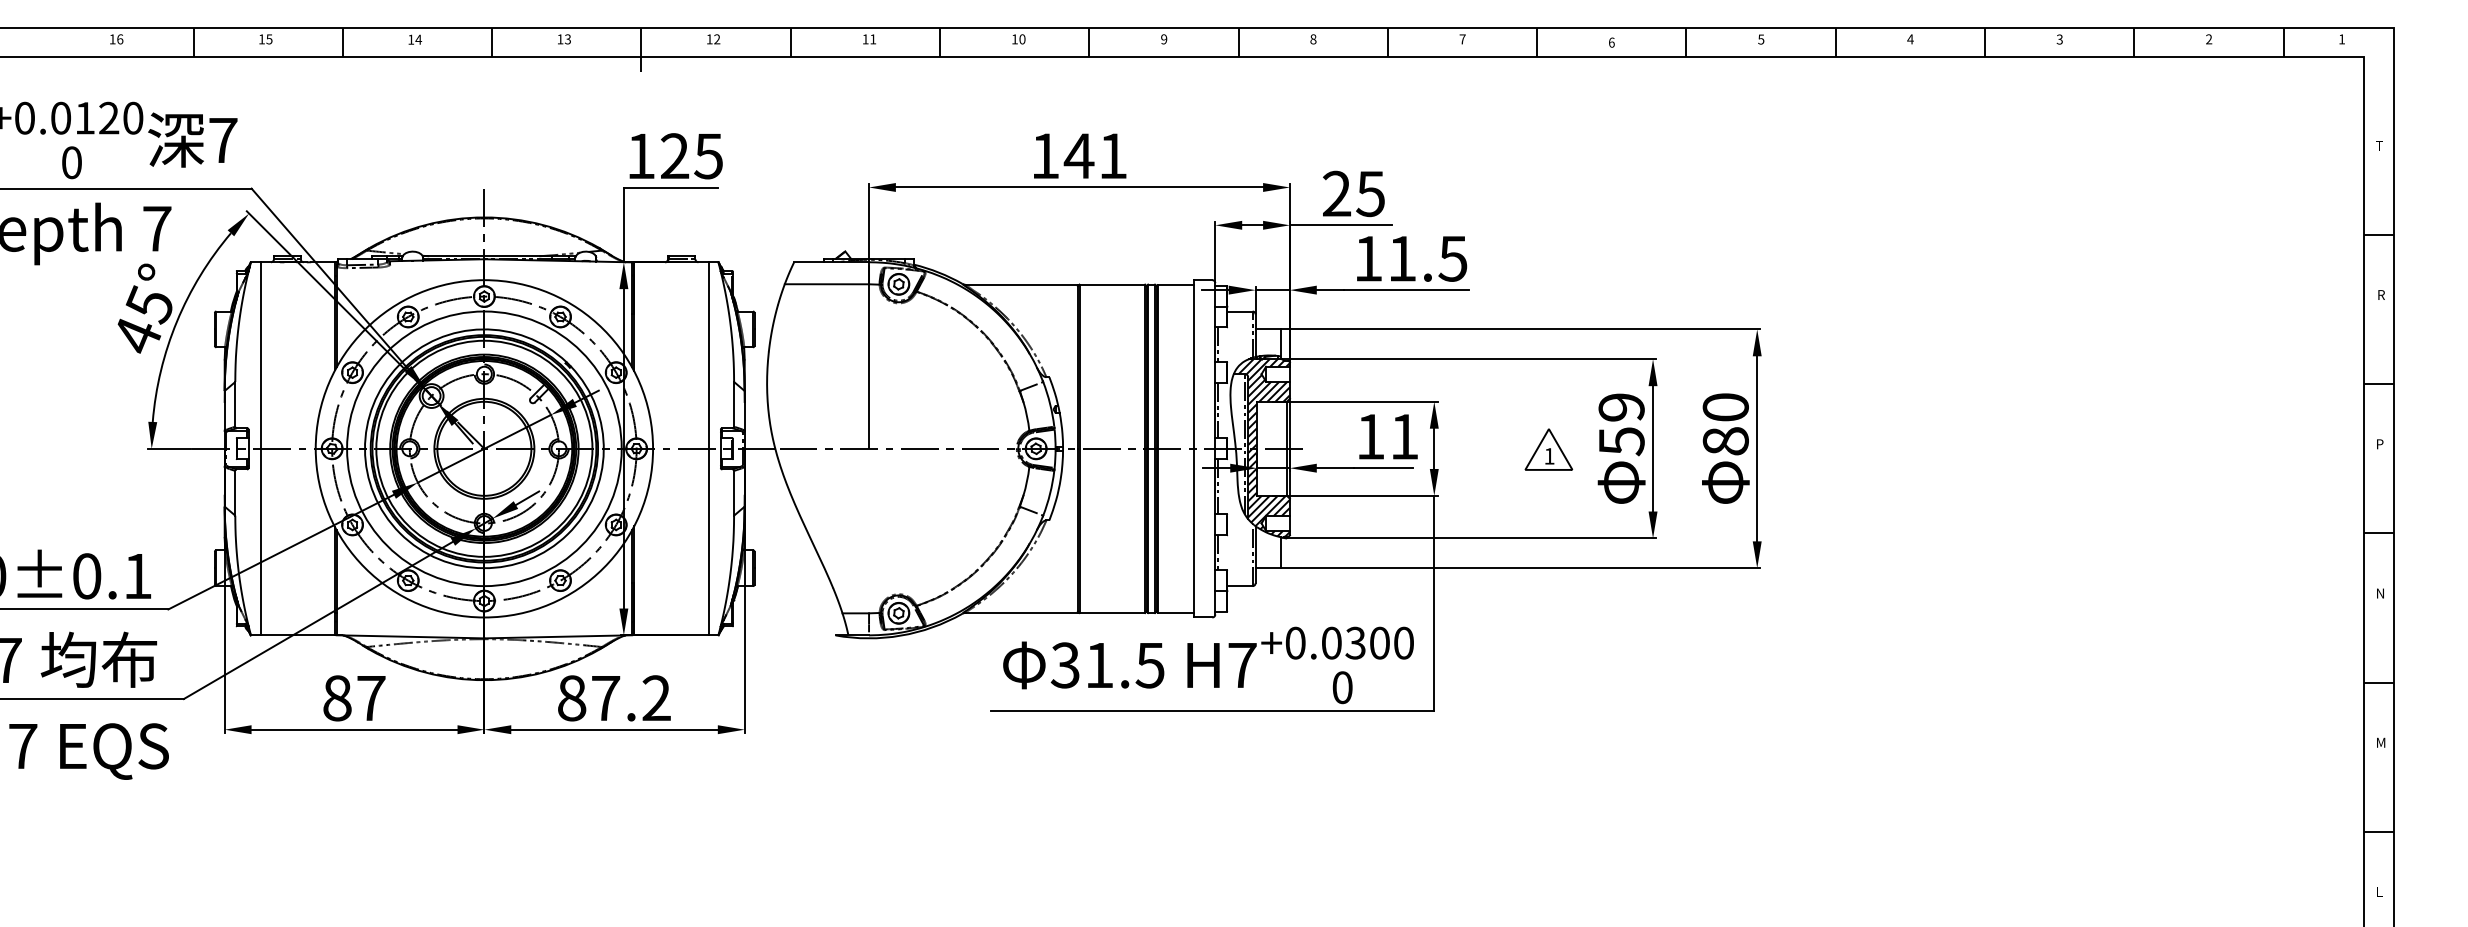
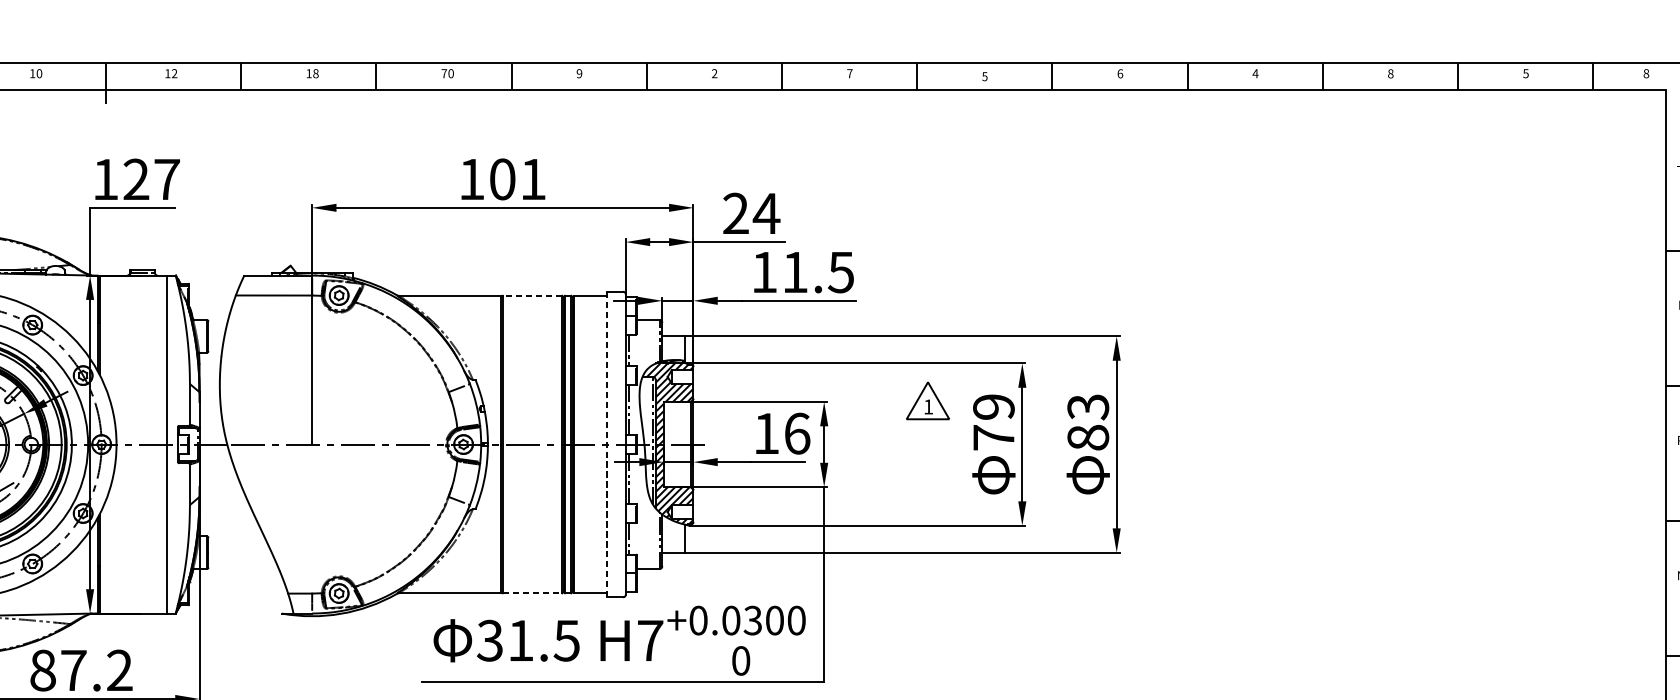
text: (567, 39) -> (39, 73), 13 -> 10
text: (873, 39) -> (316, 73), 11 -> 18
text: (1014, 39) -> (443, 73), 10 -> 70
text: (1313, 39) -> (714, 73), 8 -> 2
text: (1761, 39) -> (1120, 73), 5 -> 6
text: (2059, 39) -> (1390, 73), 3 -> 8
text: (2209, 39) -> (1526, 73), 2 -> 5
text: (2342, 39) -> (1646, 73), 1 -> 8
text: (1611, 42) -> (984, 76), 6 -> 5
text: (708, 156) -> (166, 179), 125 -> 127
text: (1078, 156) -> (501, 179), 141 -> 101
text: (1370, 194) -> (766, 214), 25 -> 24
line: (1112, 284) -> (532, 295), solid -> dashed
text: (1725, 407) -> (1087, 407), 80 -> 83
text: (1405, 436) -> (798, 433), 11 -> 16
text: (1621, 441) -> (993, 437), 59 -> 79
line: (1194, 448) -> (606, 444), solid -> dashed
part: (1548, 449) -> (927, 400), moved
line: (1112, 613) -> (532, 593), solid -> dashed

